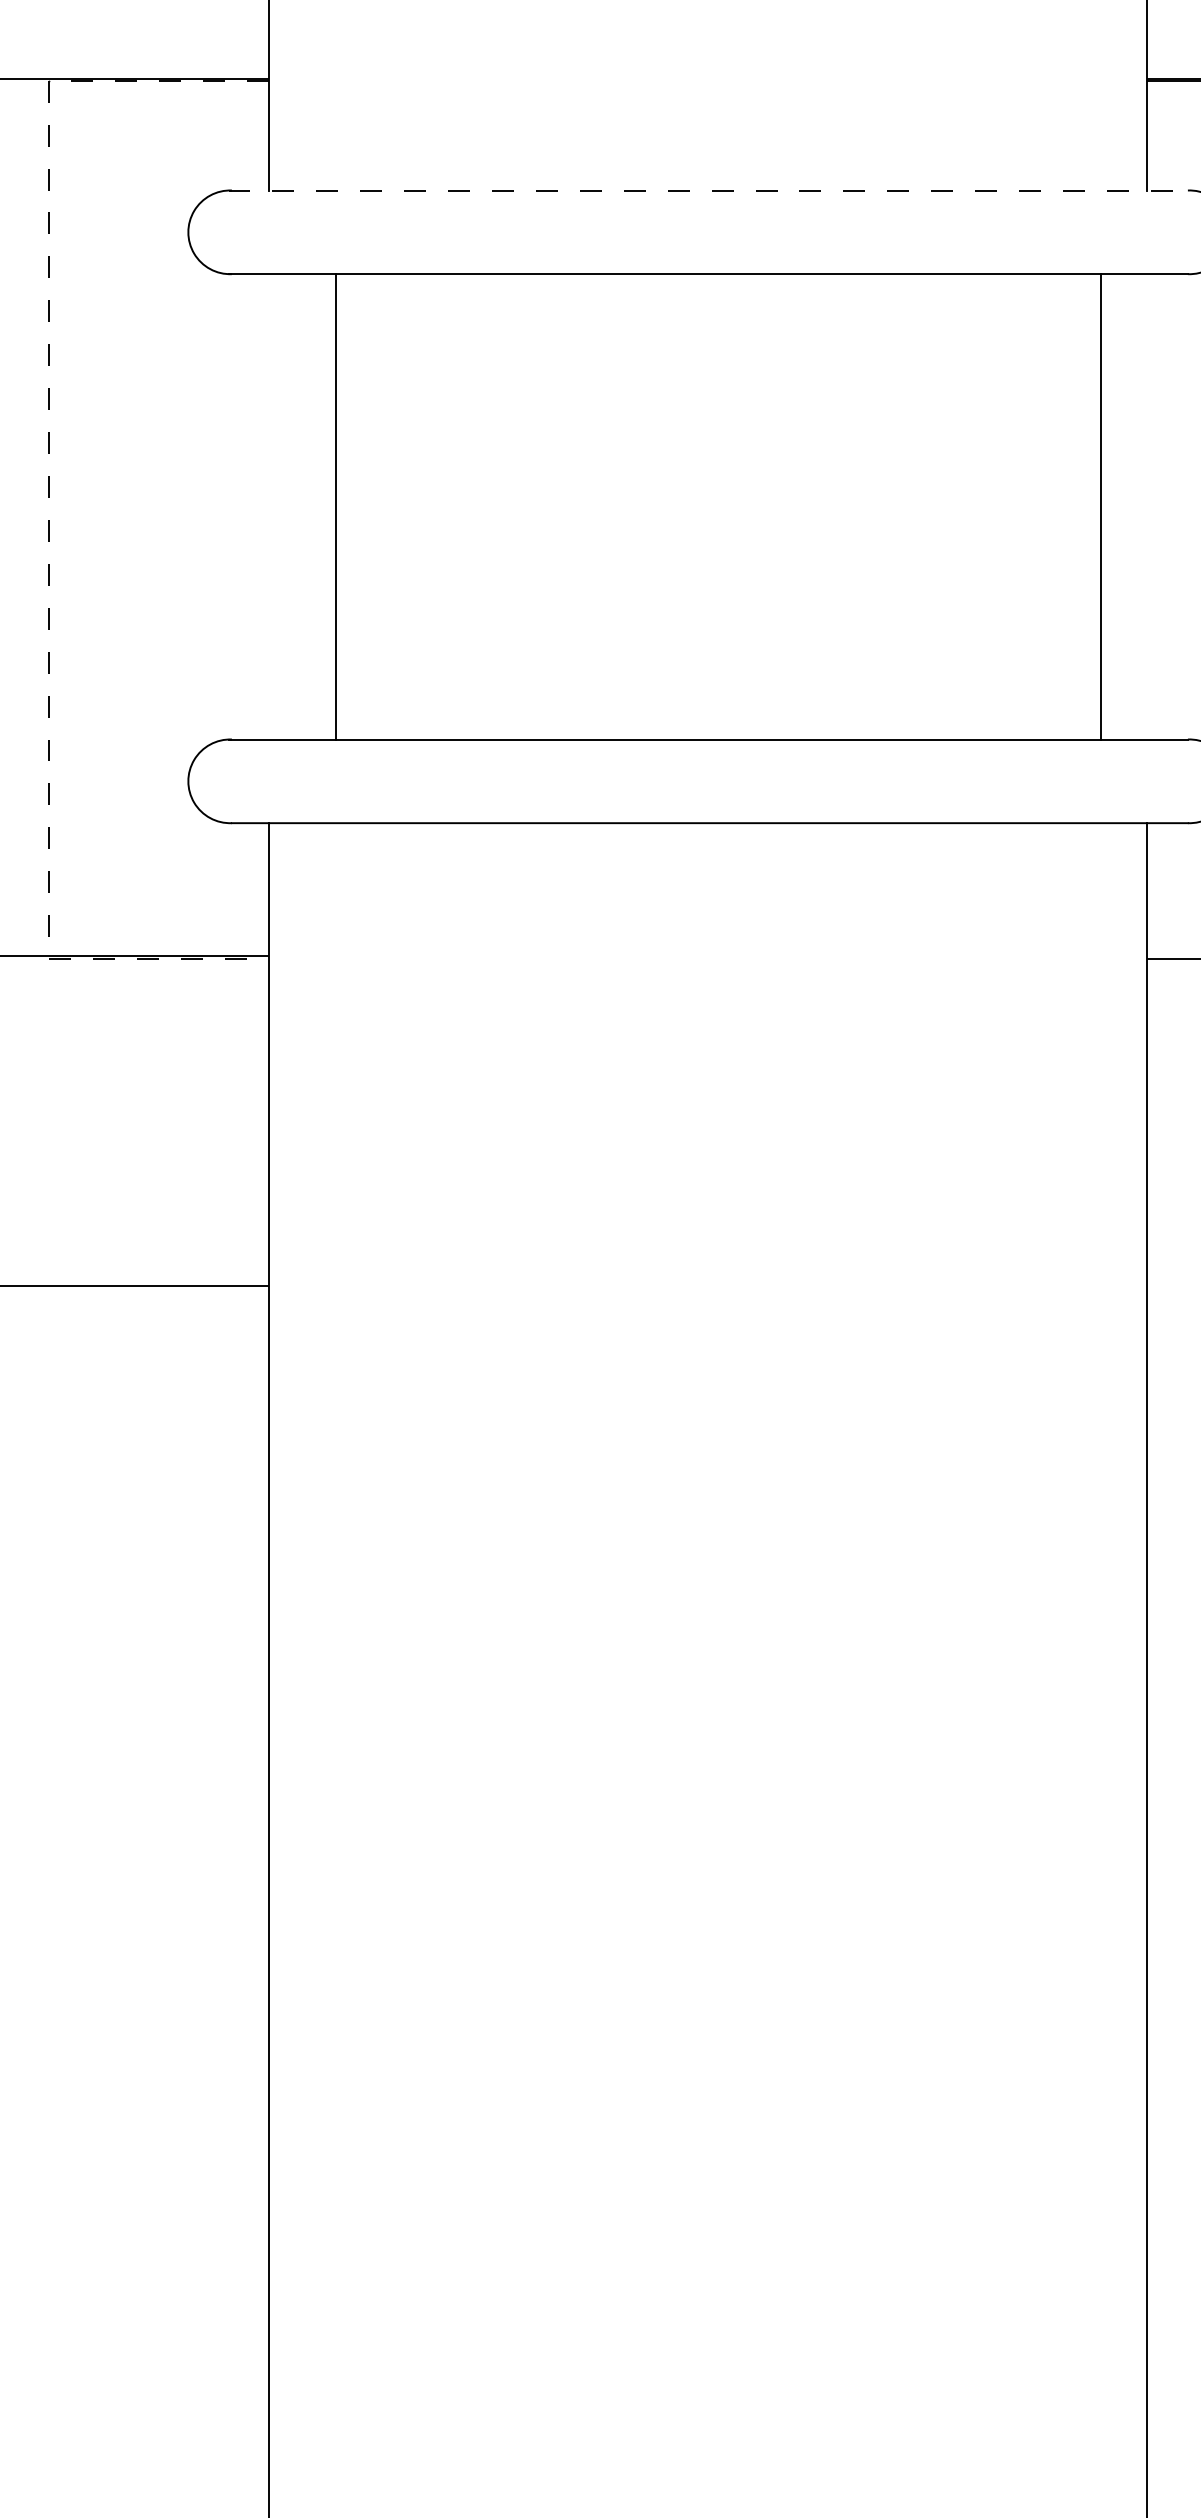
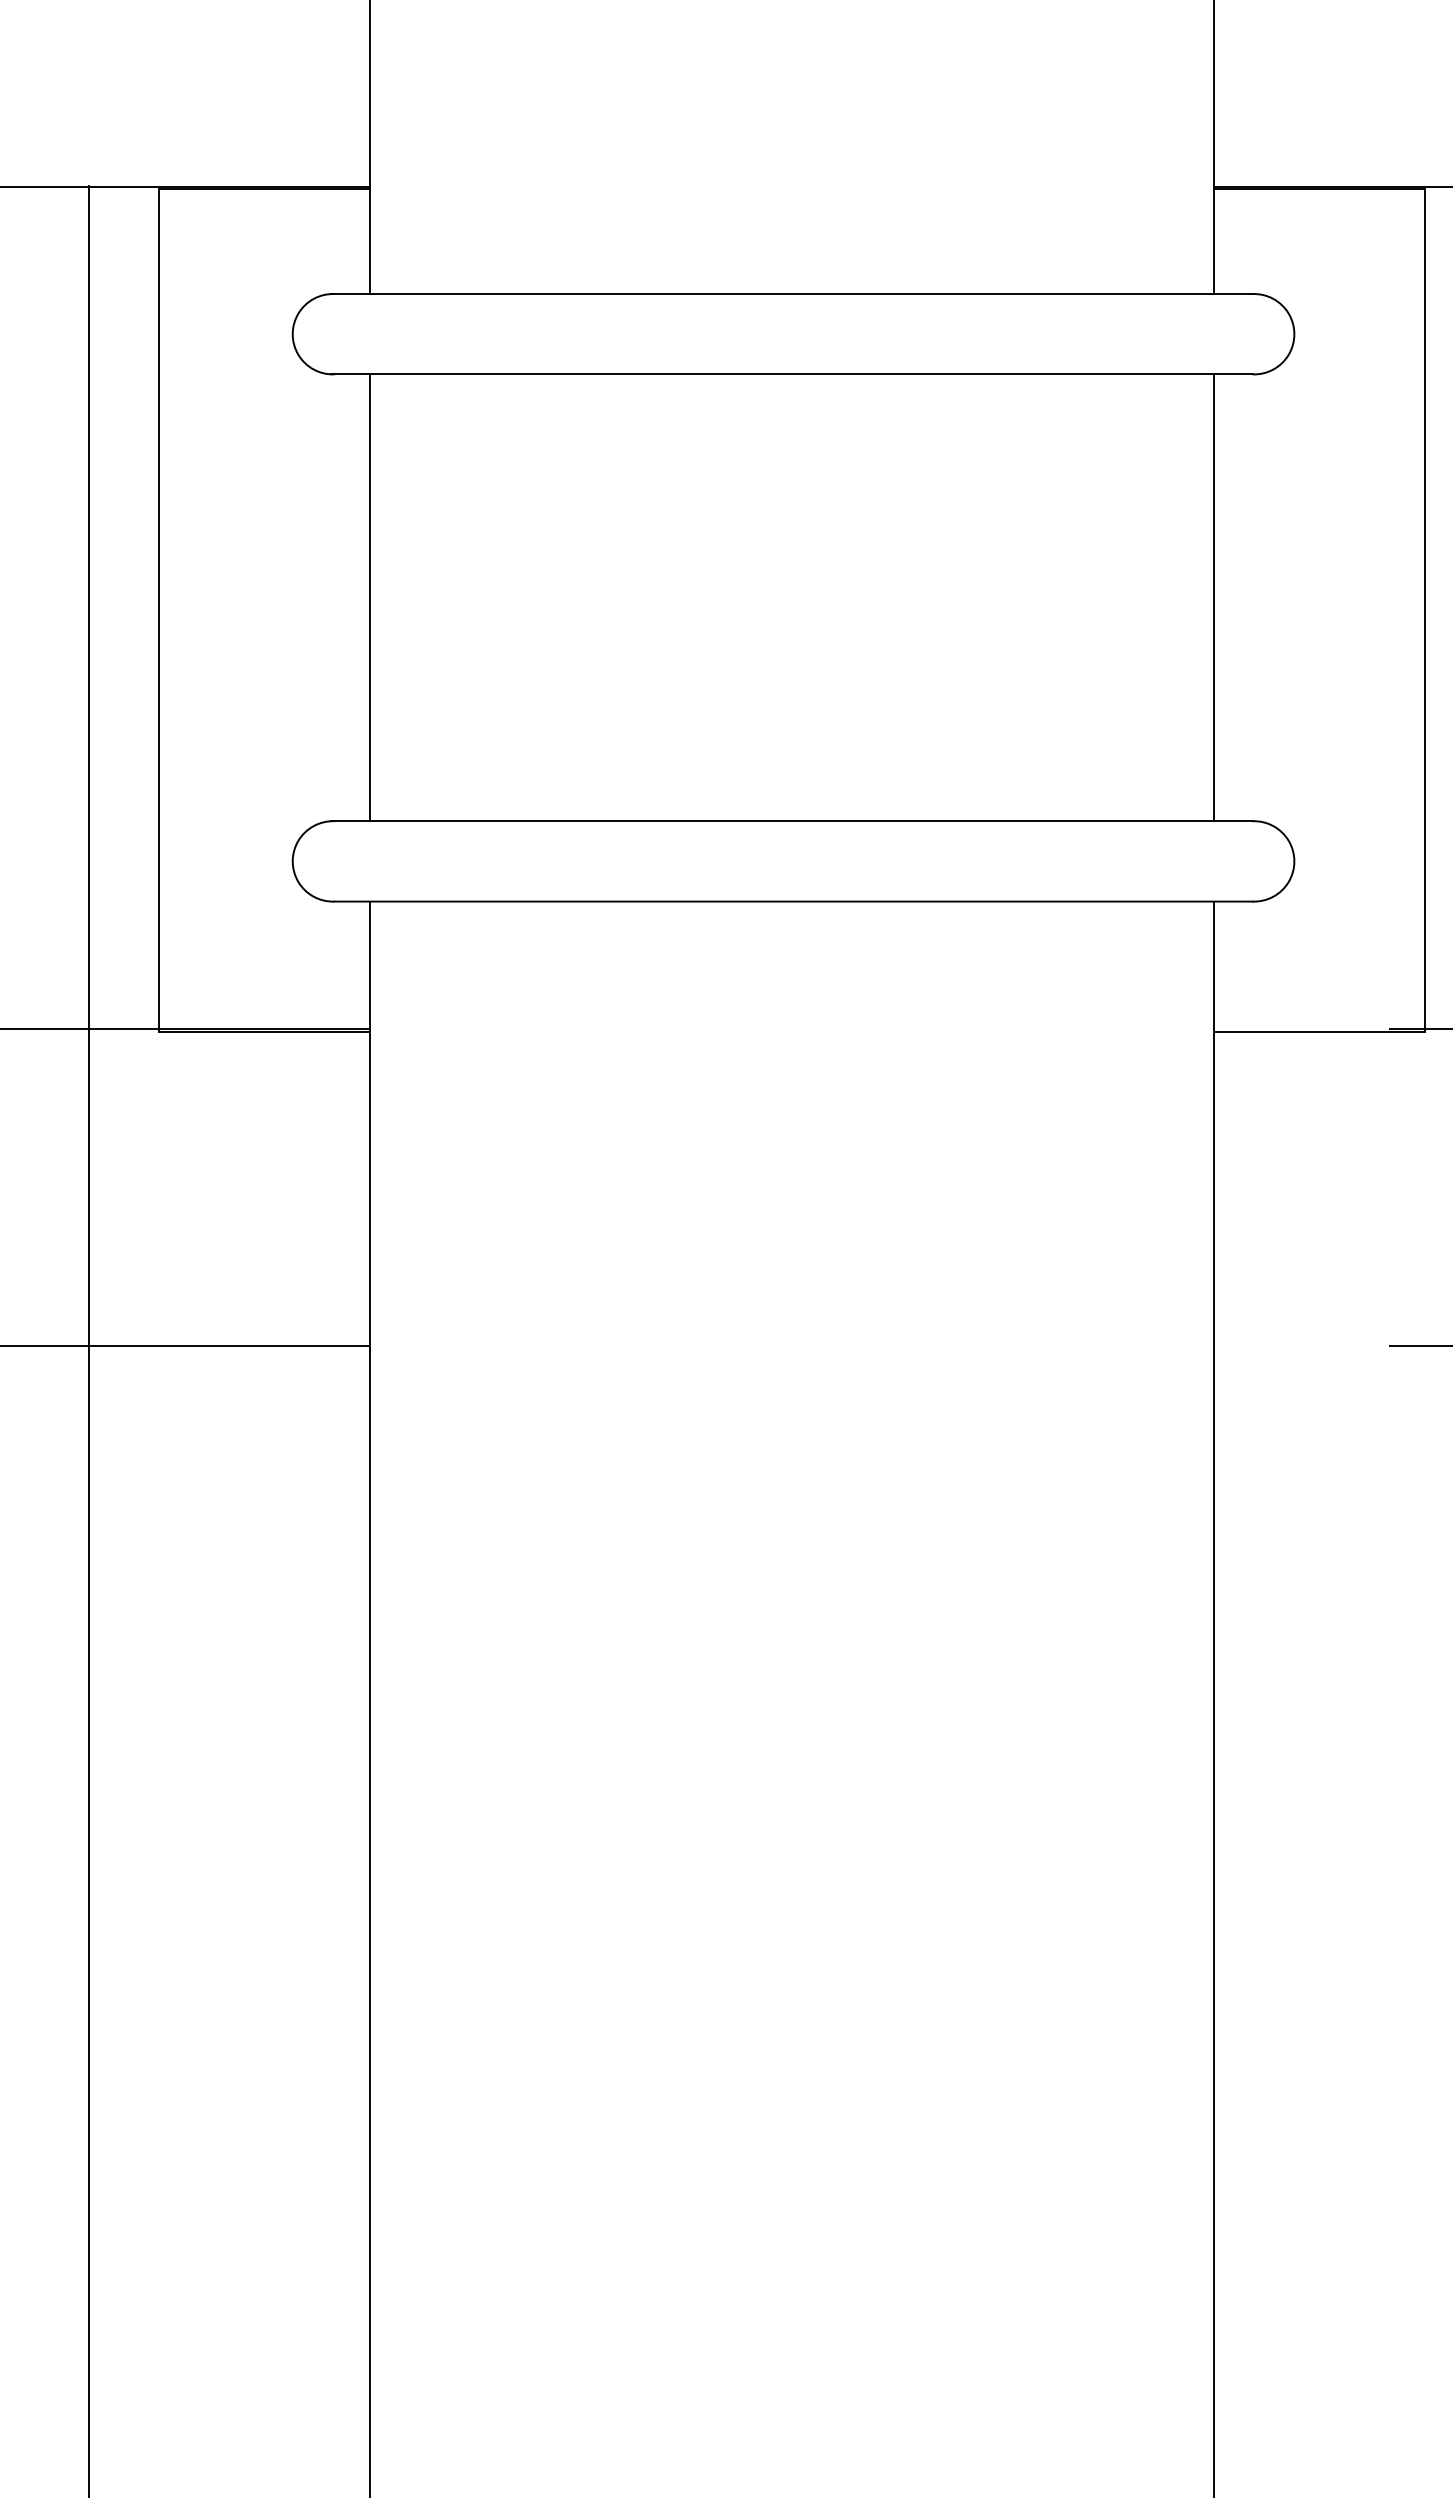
line: (707, 190) -> (791, 294), dashed -> solid
line: (335, 506) -> (370, 597), moved
line: (1100, 506) -> (1213, 597), moved
line: (49, 520) -> (159, 610), dashed -> solid

